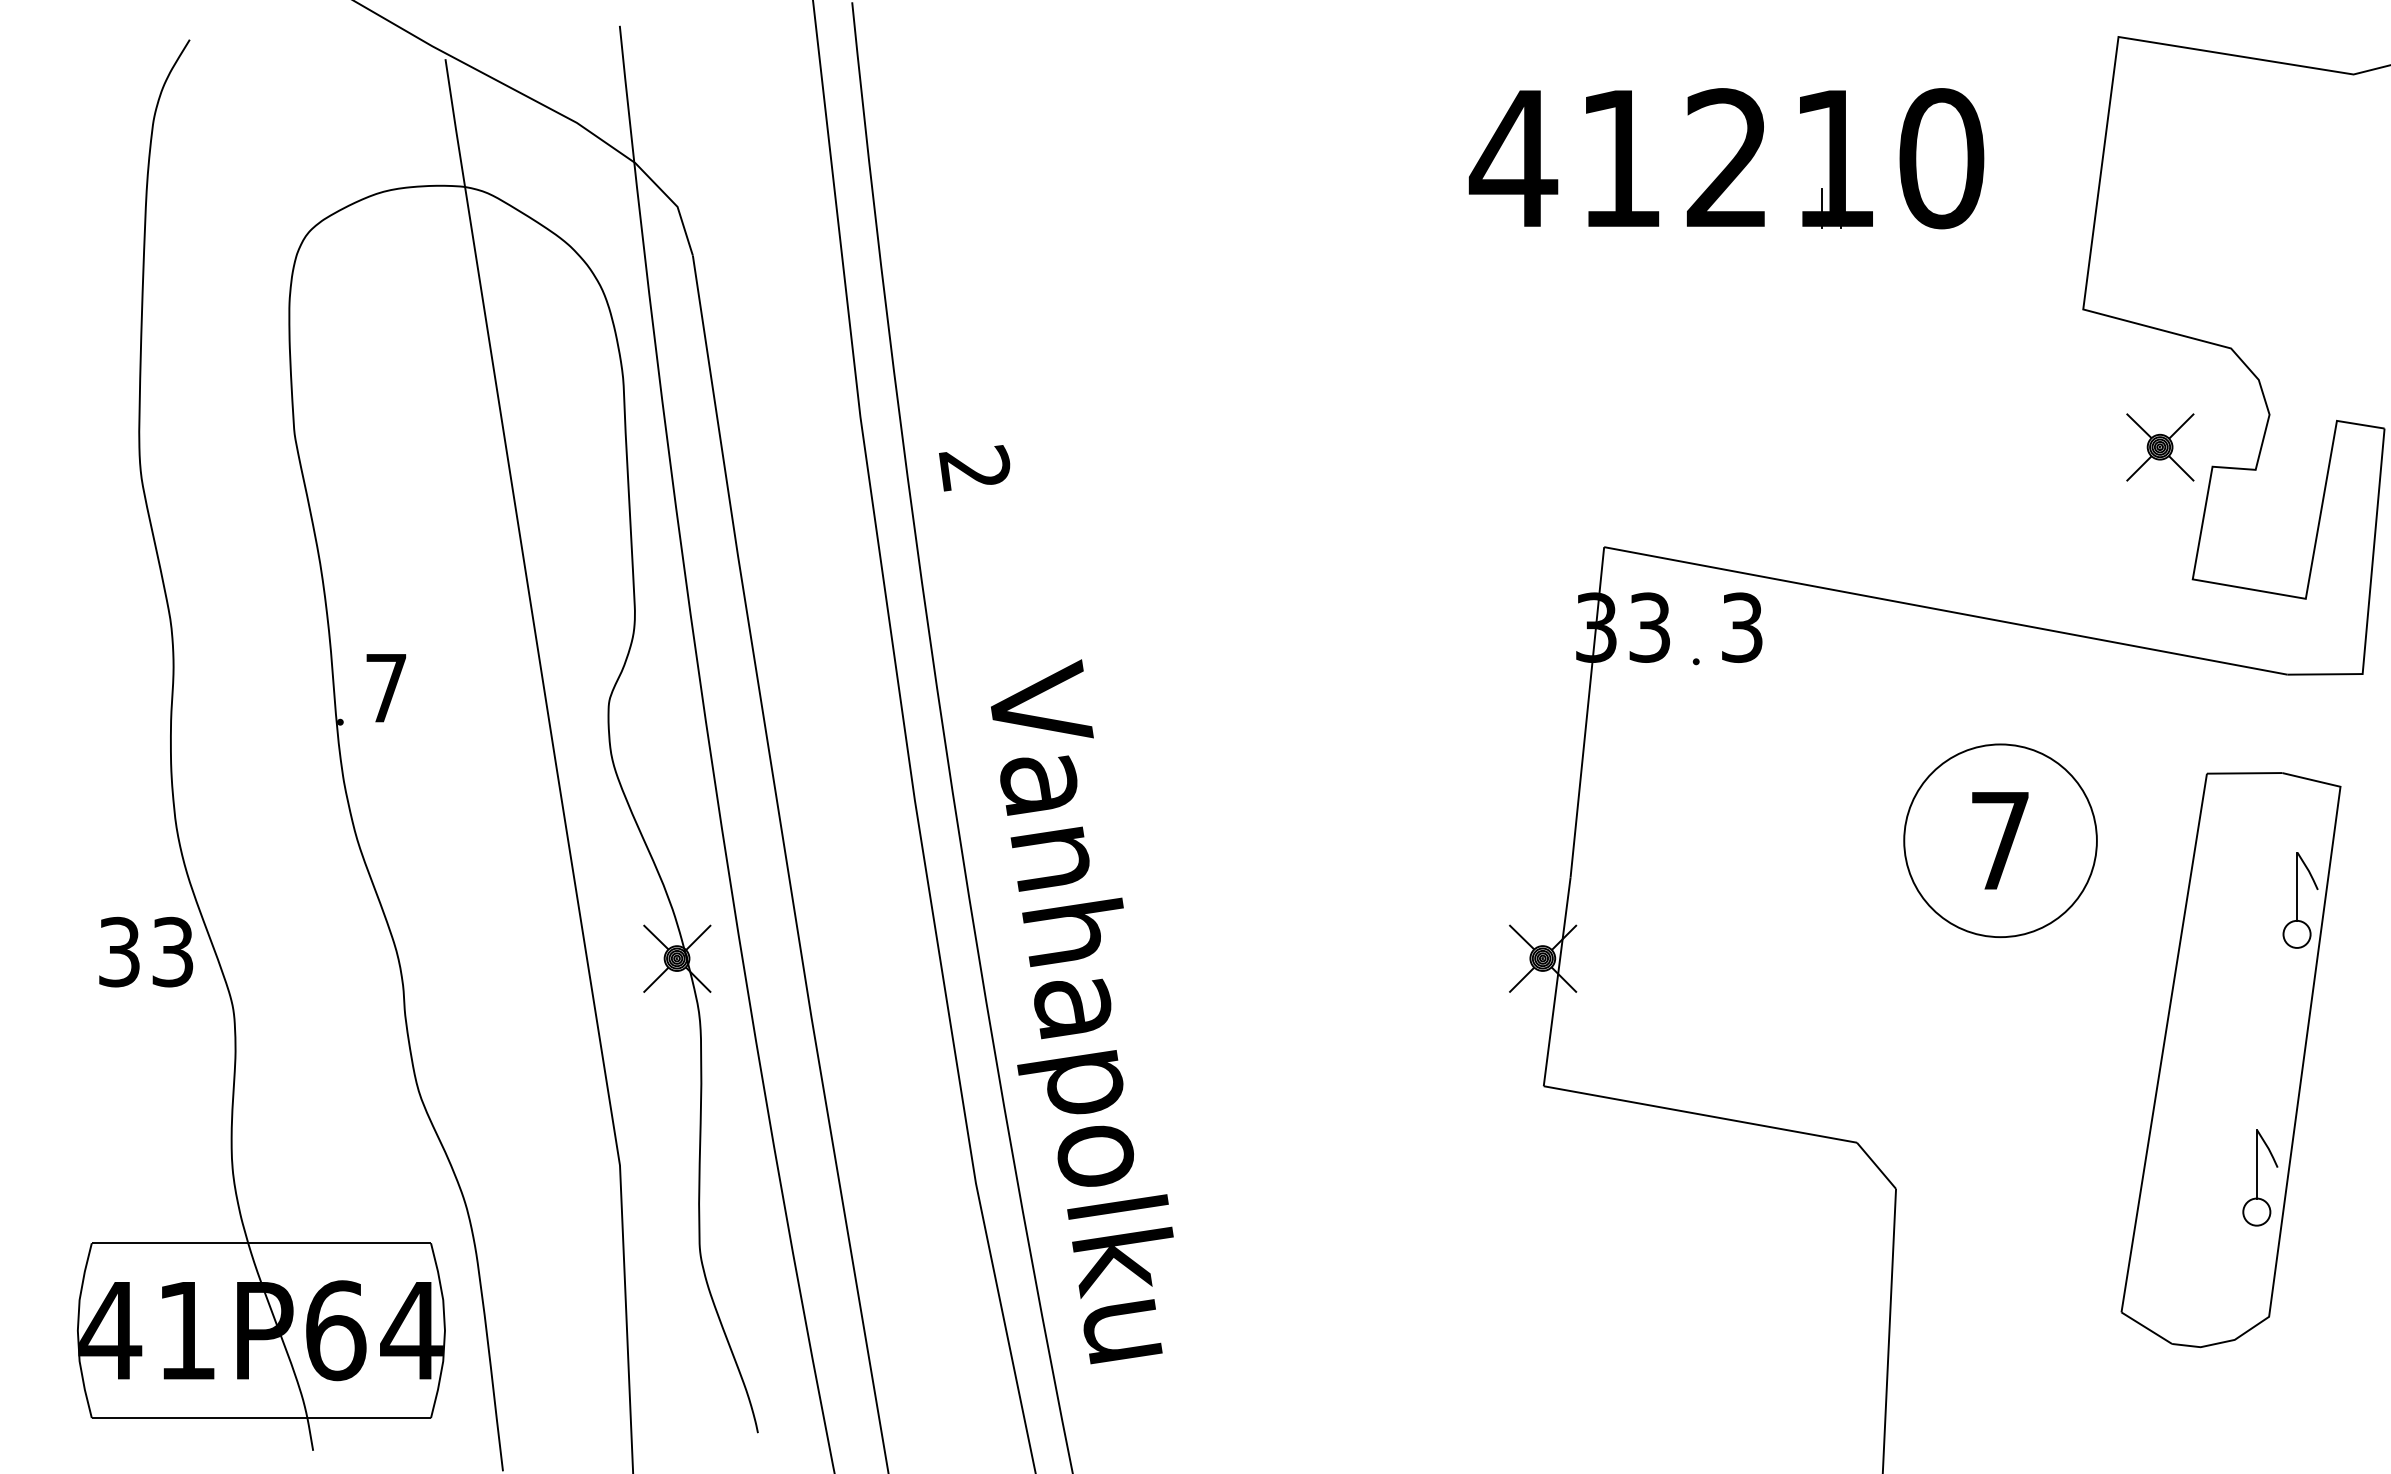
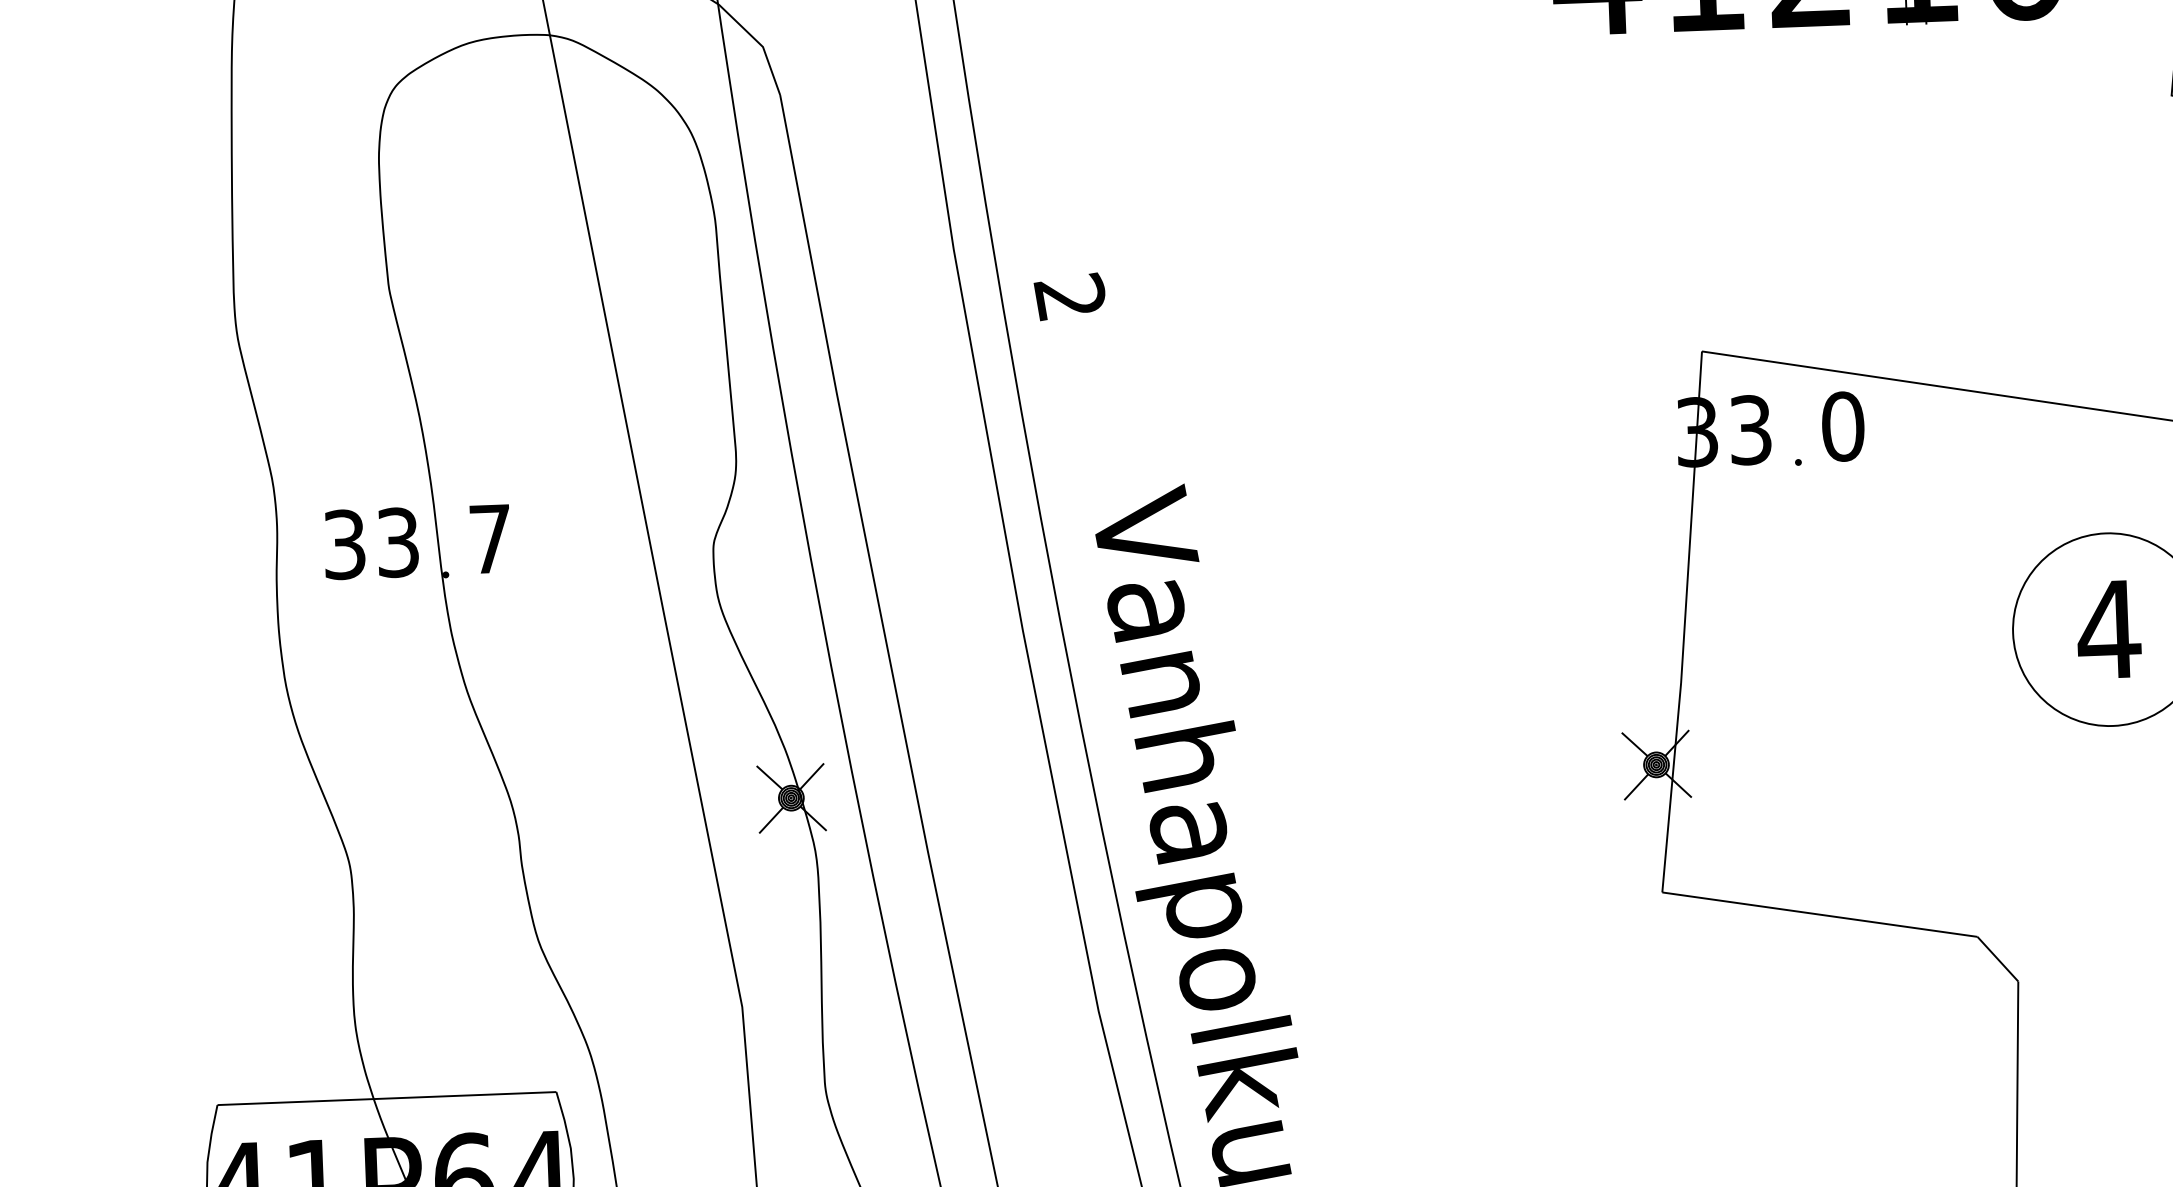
text: (1742, 627) -> (1843, 426), 3 -> 0
text: (1999, 840) -> (2108, 629), 7 -> 4
text: (146, 951) -> (371, 543), moved

